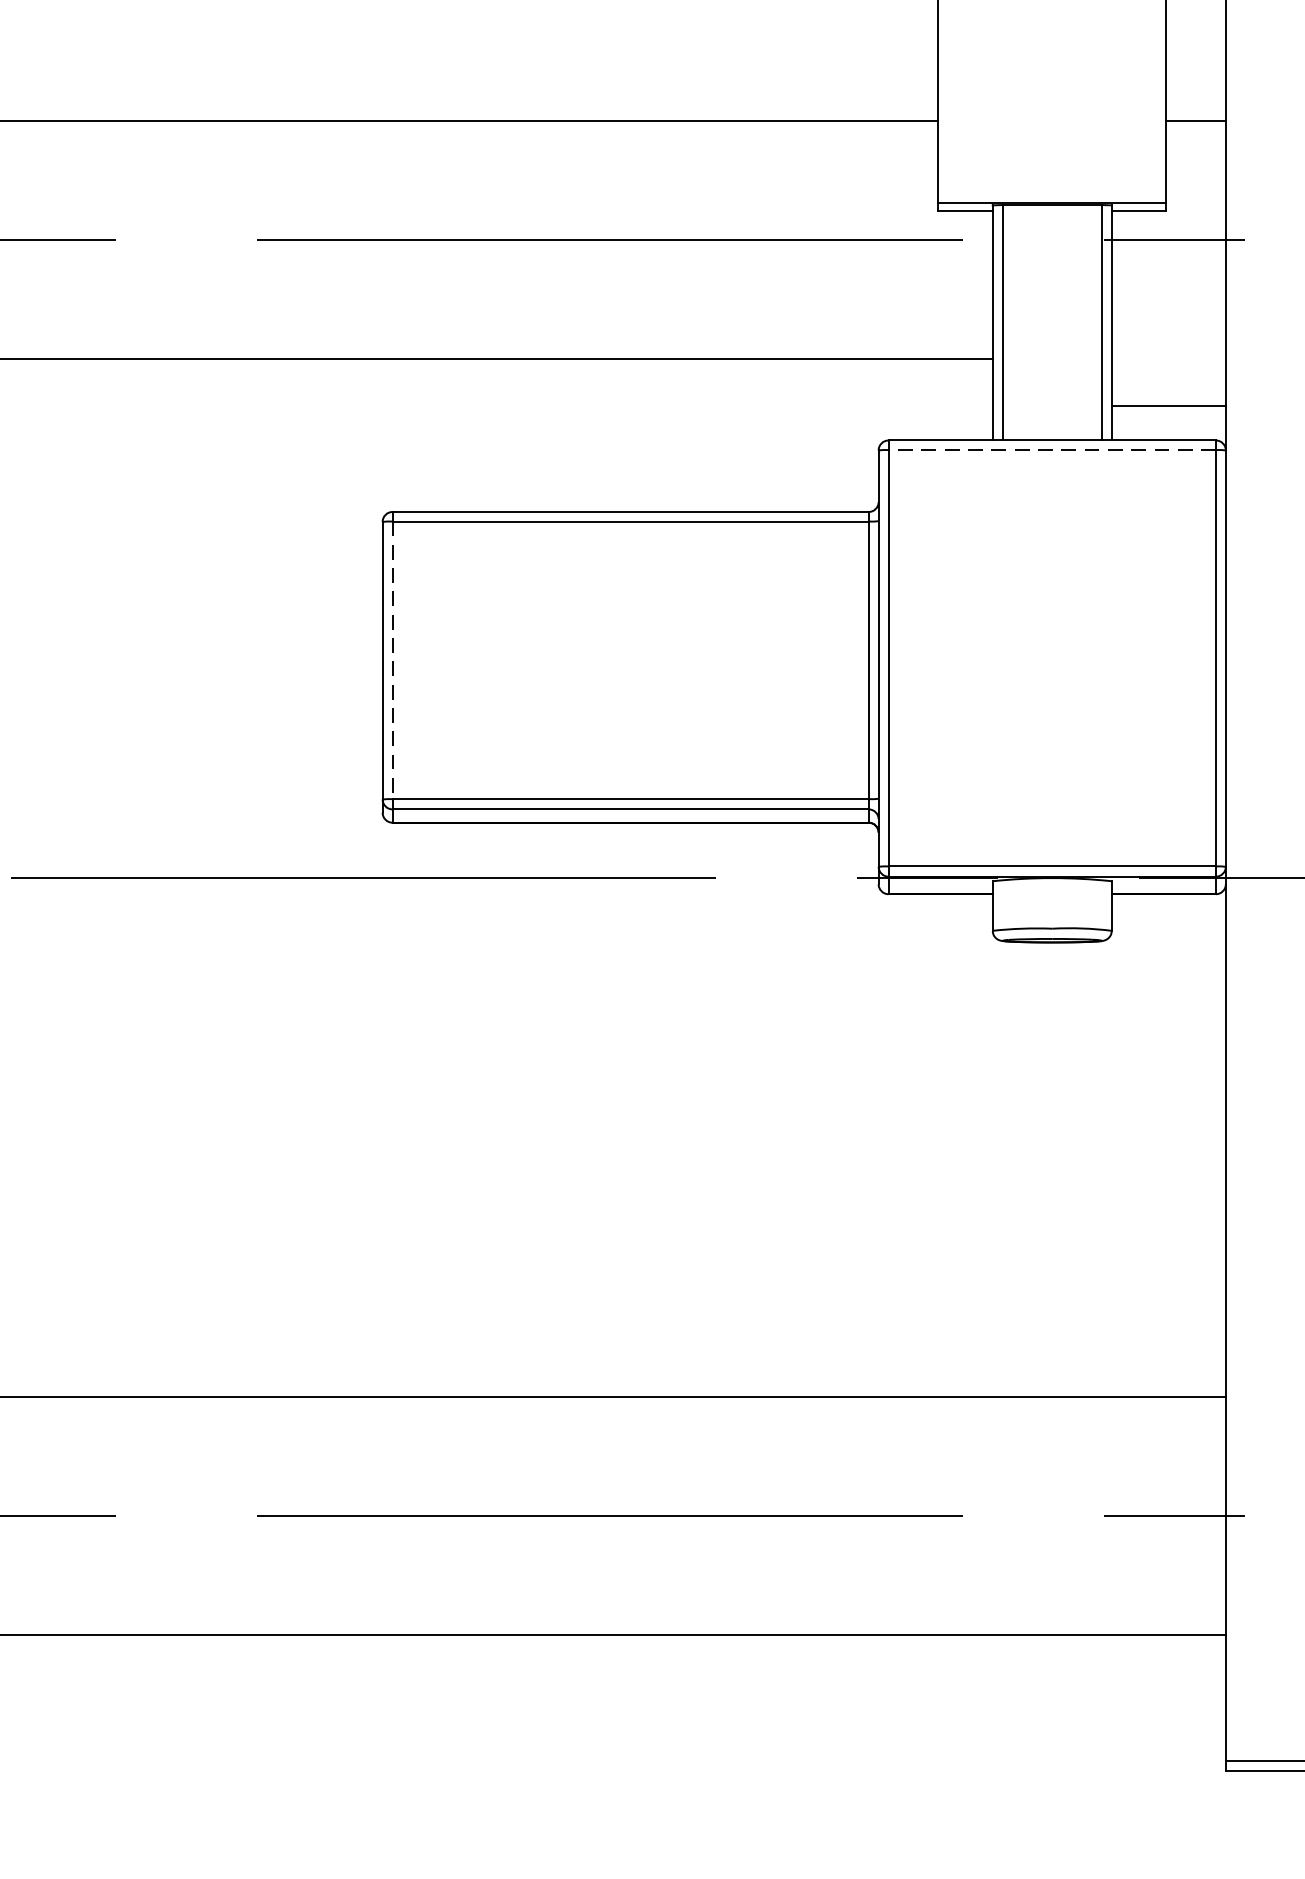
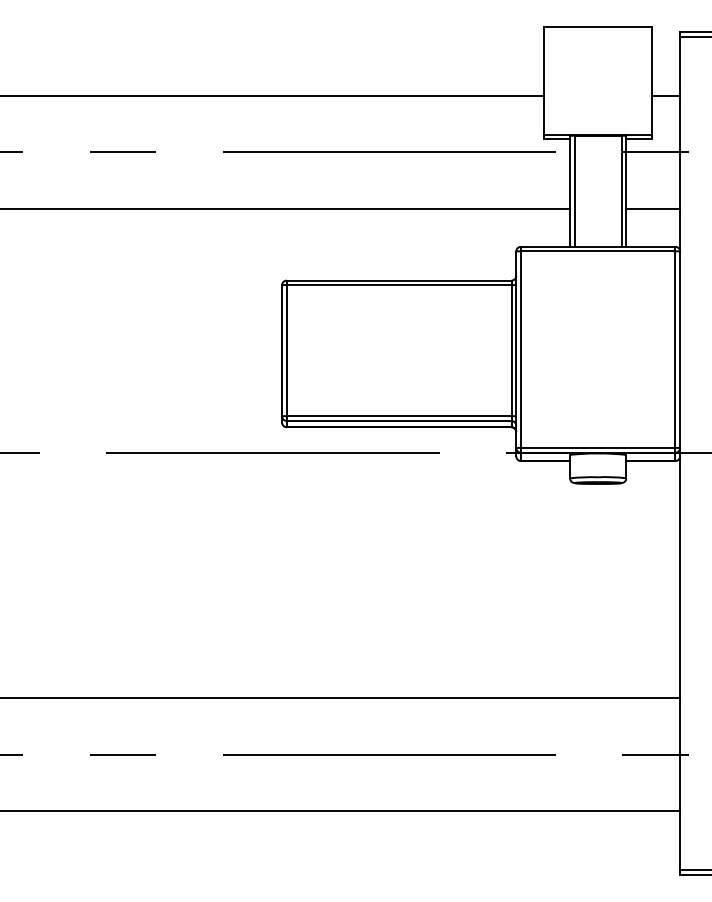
line: (1169, 405) -> (653, 208), moved
line: (1050, 450) -> (597, 251), dashed -> solid
line: (391, 660) -> (286, 350), dashed -> solid

